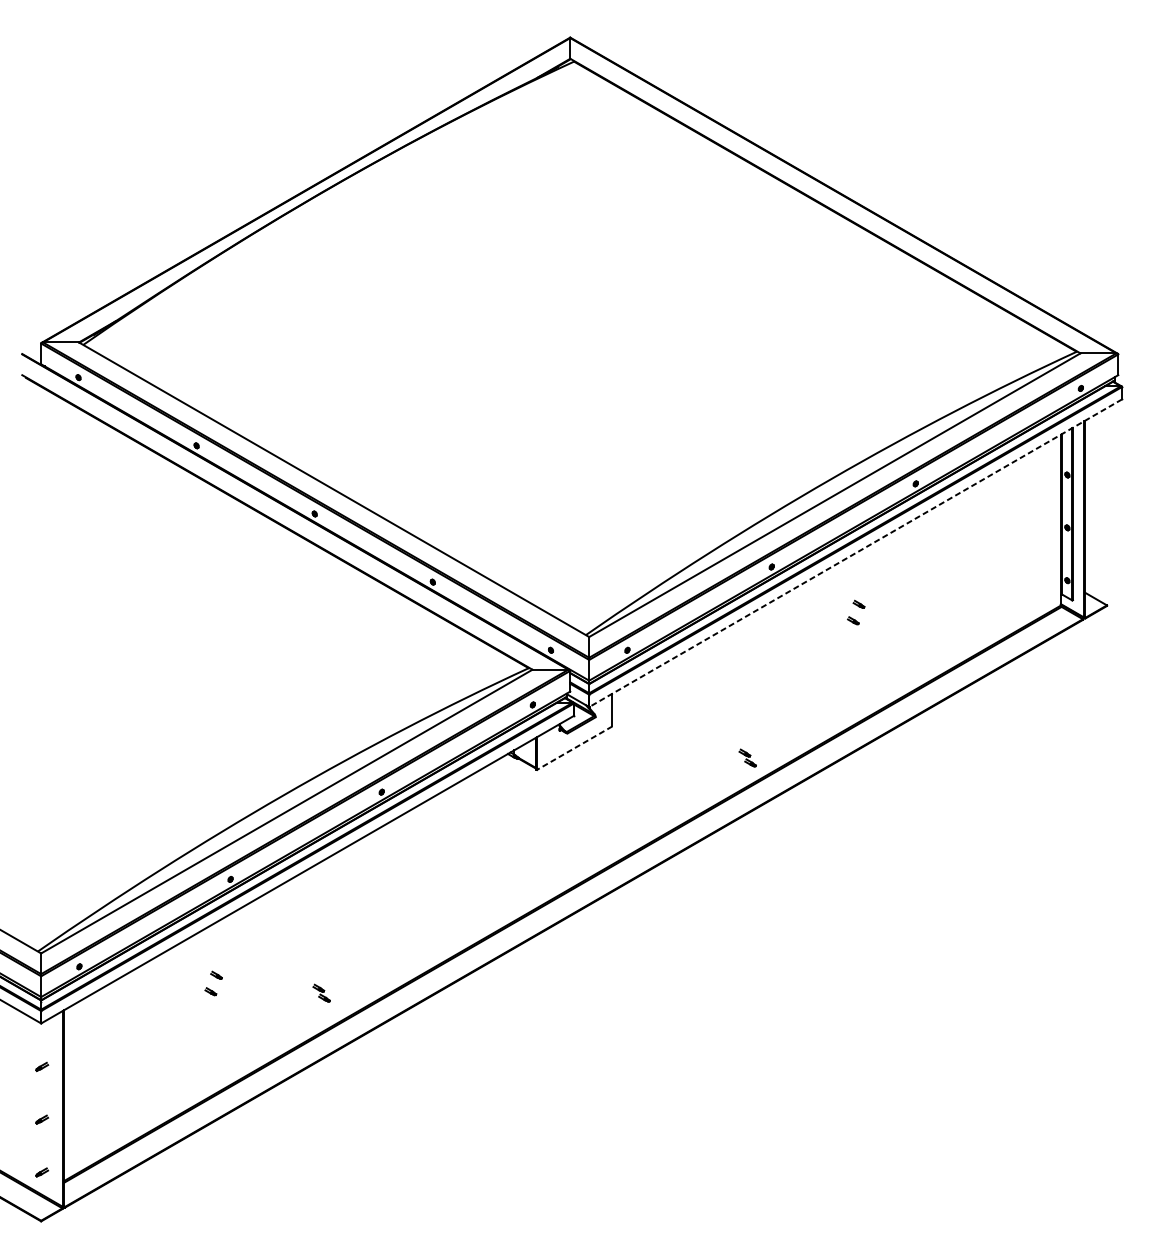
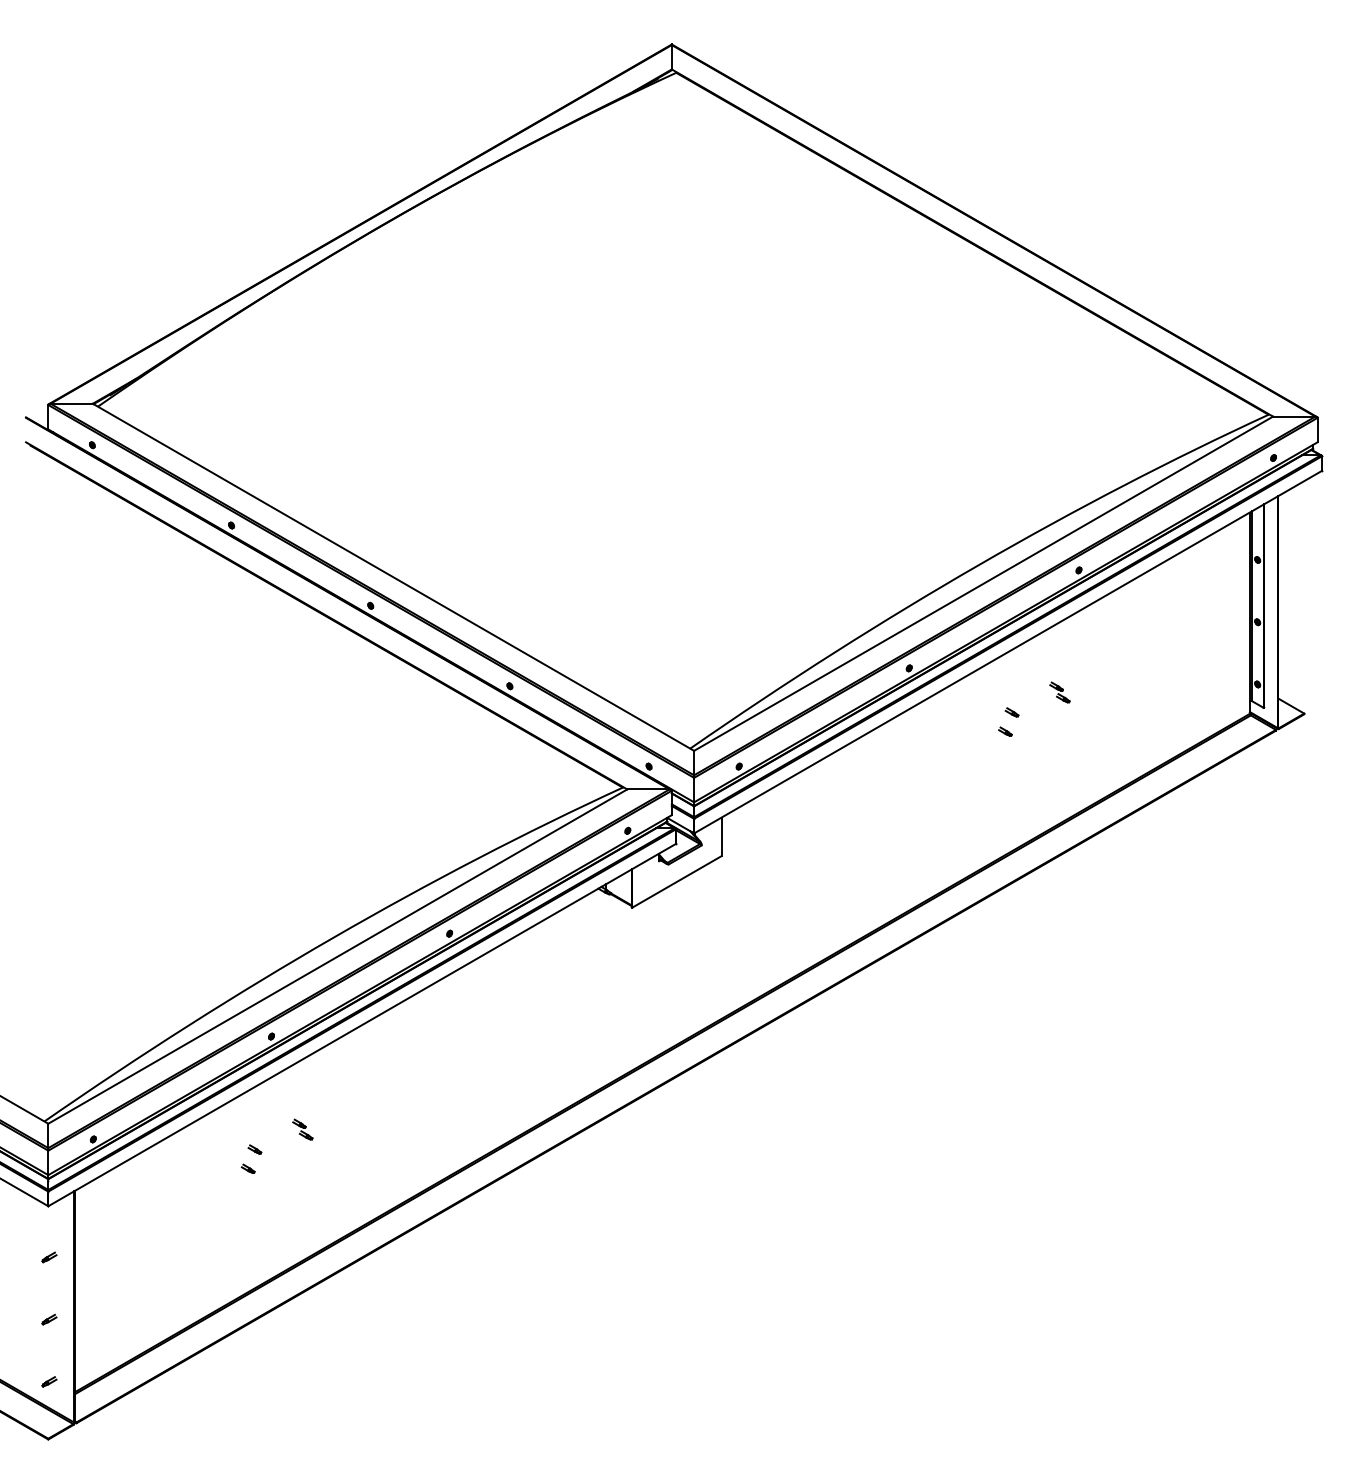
line: (855, 553) -> (1008, 652), dashed -> solid
line: (574, 748) -> (676, 882), dashed -> solid
part: (747, 758) -> (1059, 692), moved
part: (321, 993) -> (302, 1129), moved

